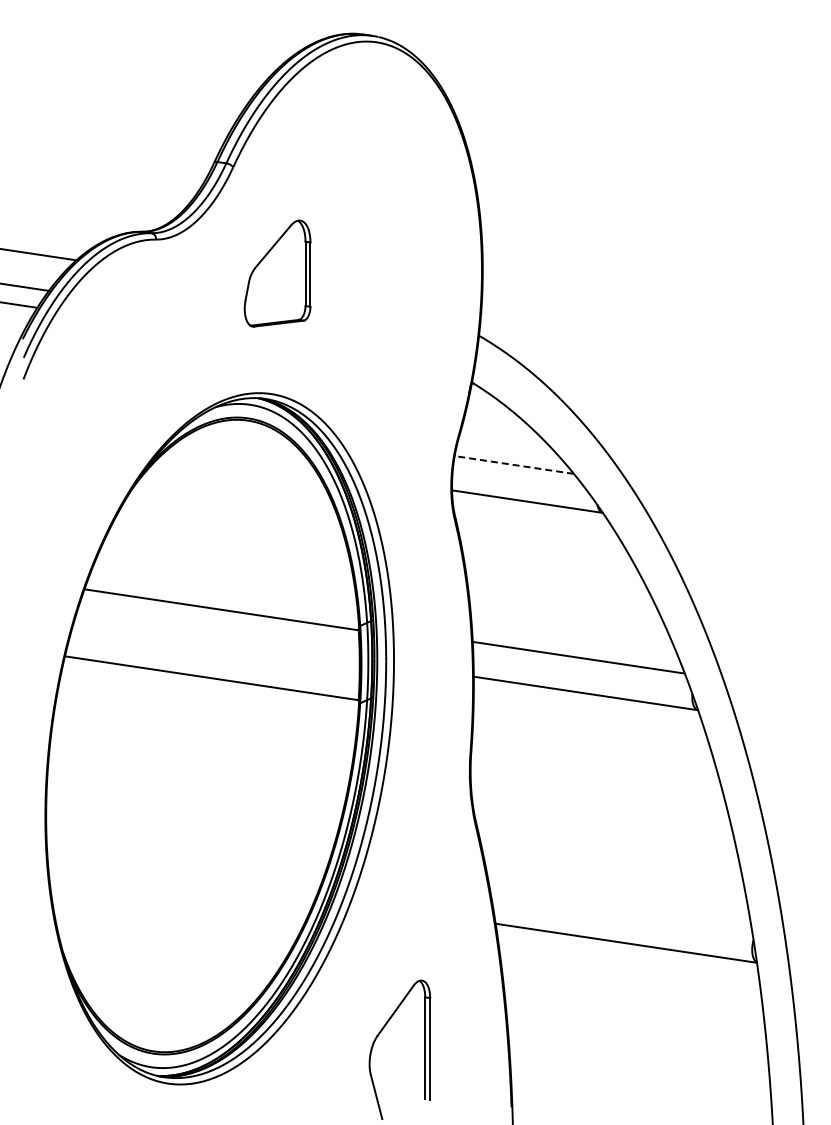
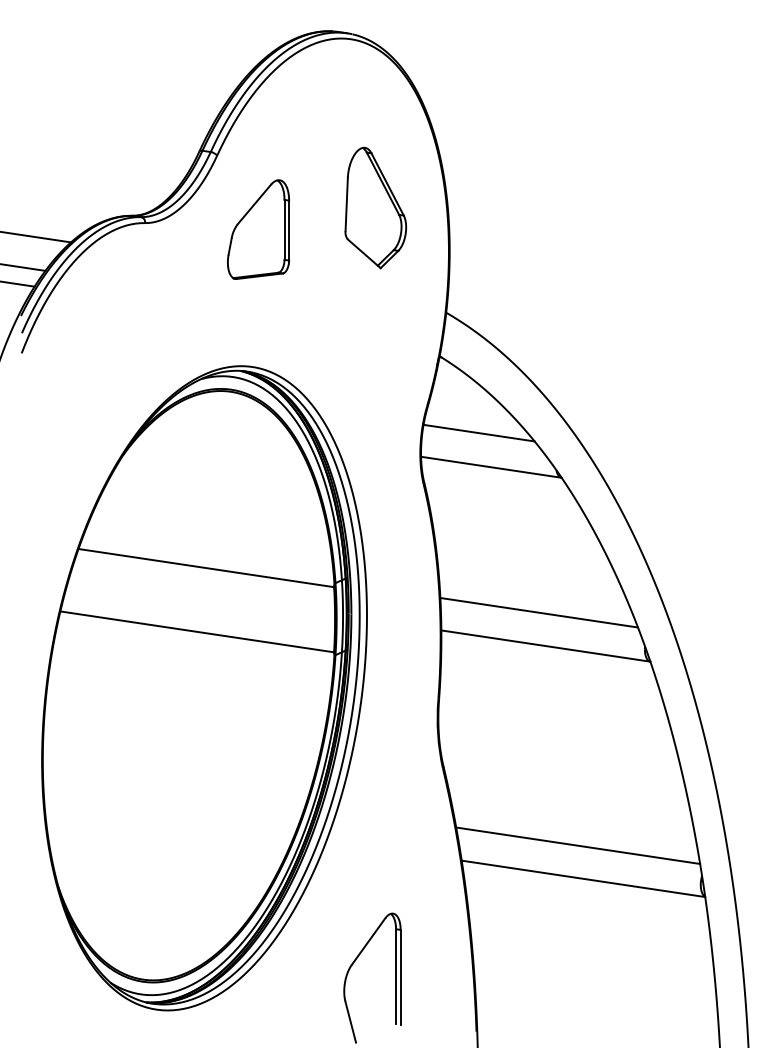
part: (403, 223) -> (375, 208), added
part: (277, 273) -> (258, 229), moved
line: (513, 464) -> (478, 432), dashed -> solid
line: (620, 907) -> (578, 845), added

